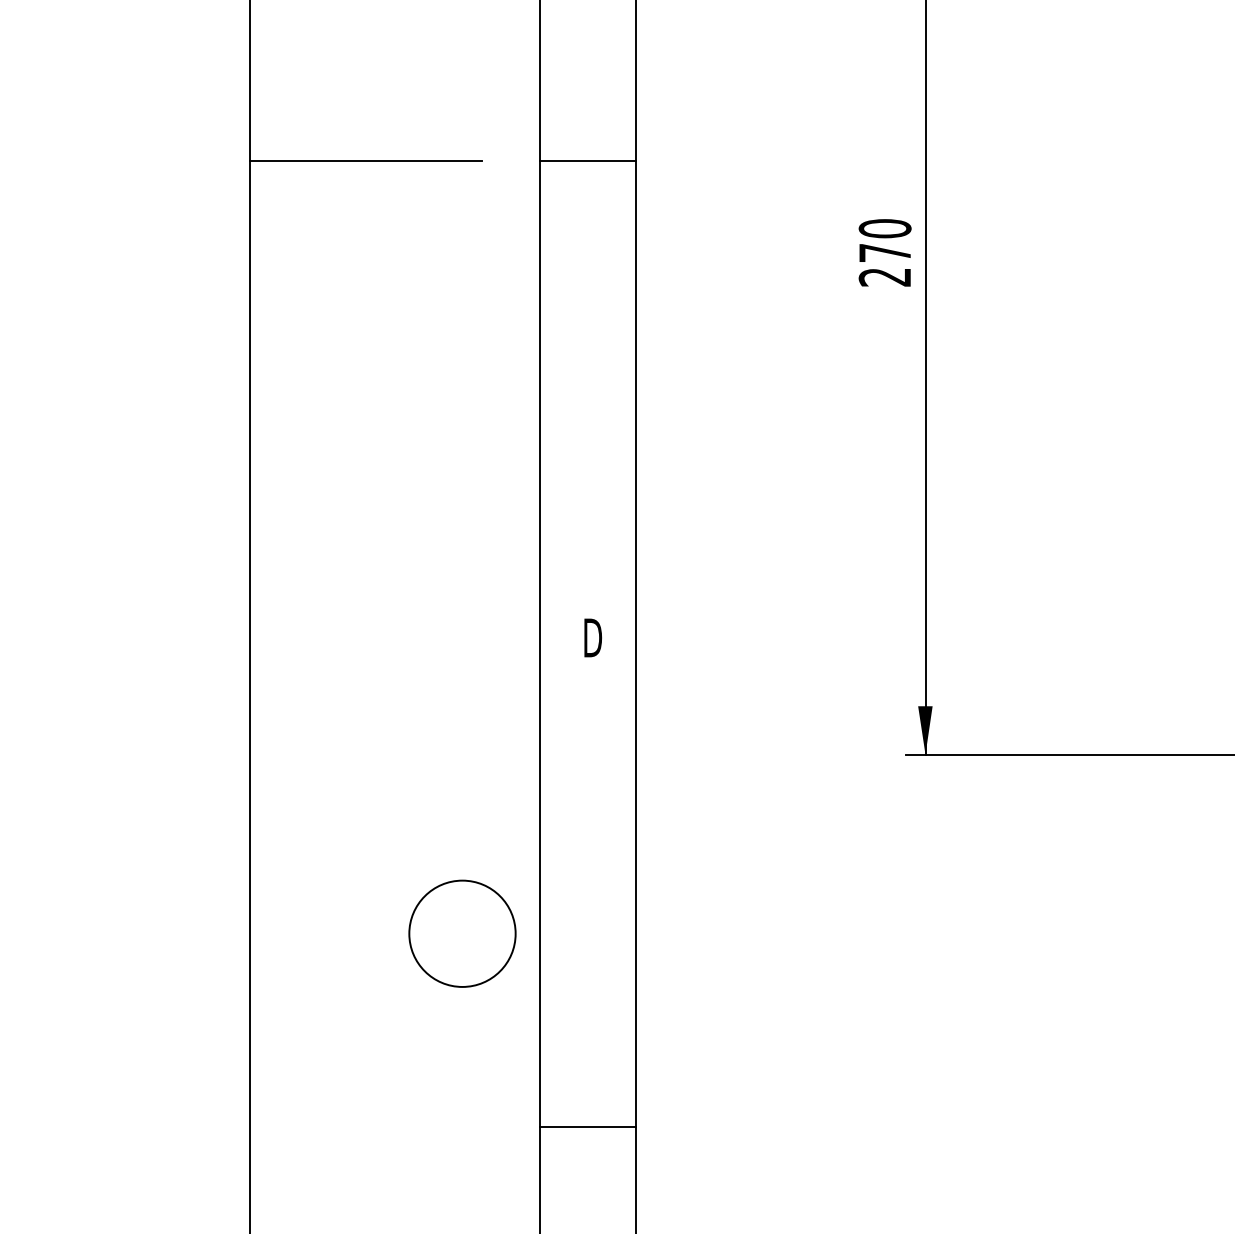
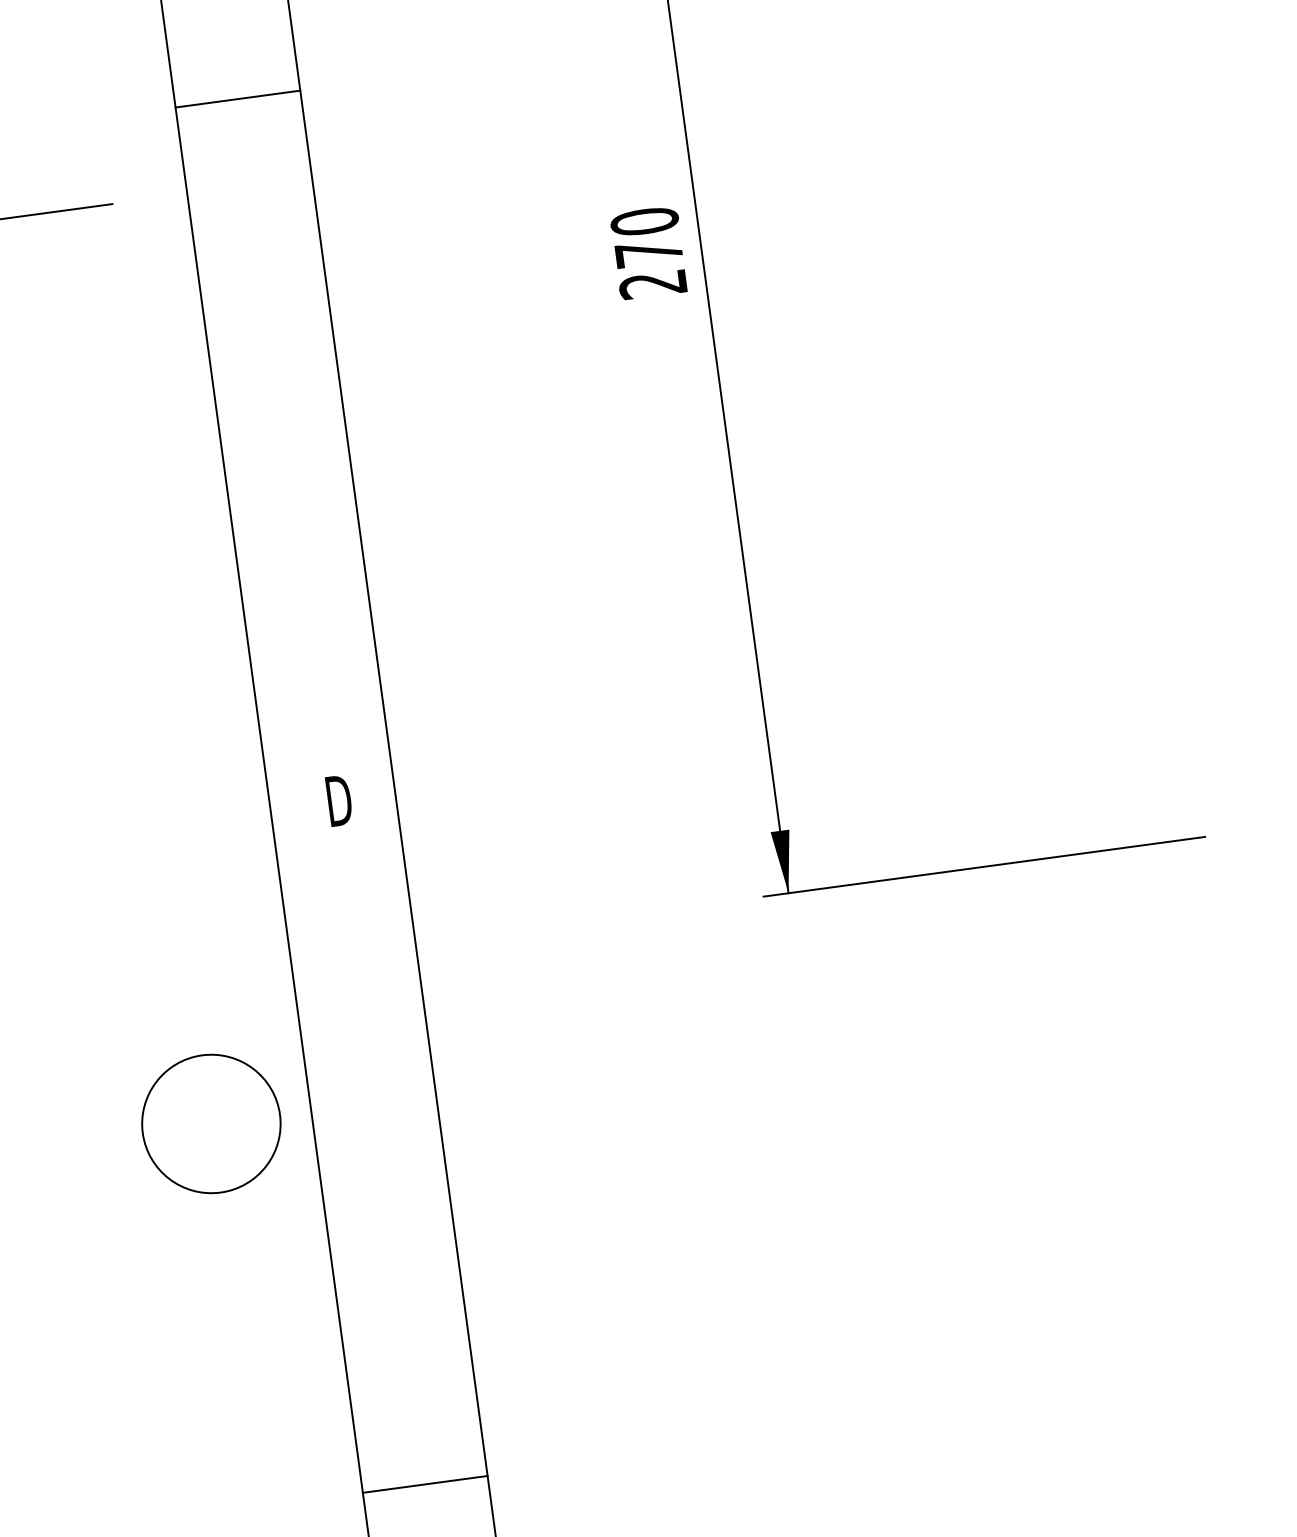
line: (587, 160) -> (237, 99), moved
circle: (462, 933) -> (211, 1123), moved
line: (587, 1127) -> (424, 1485), moved

